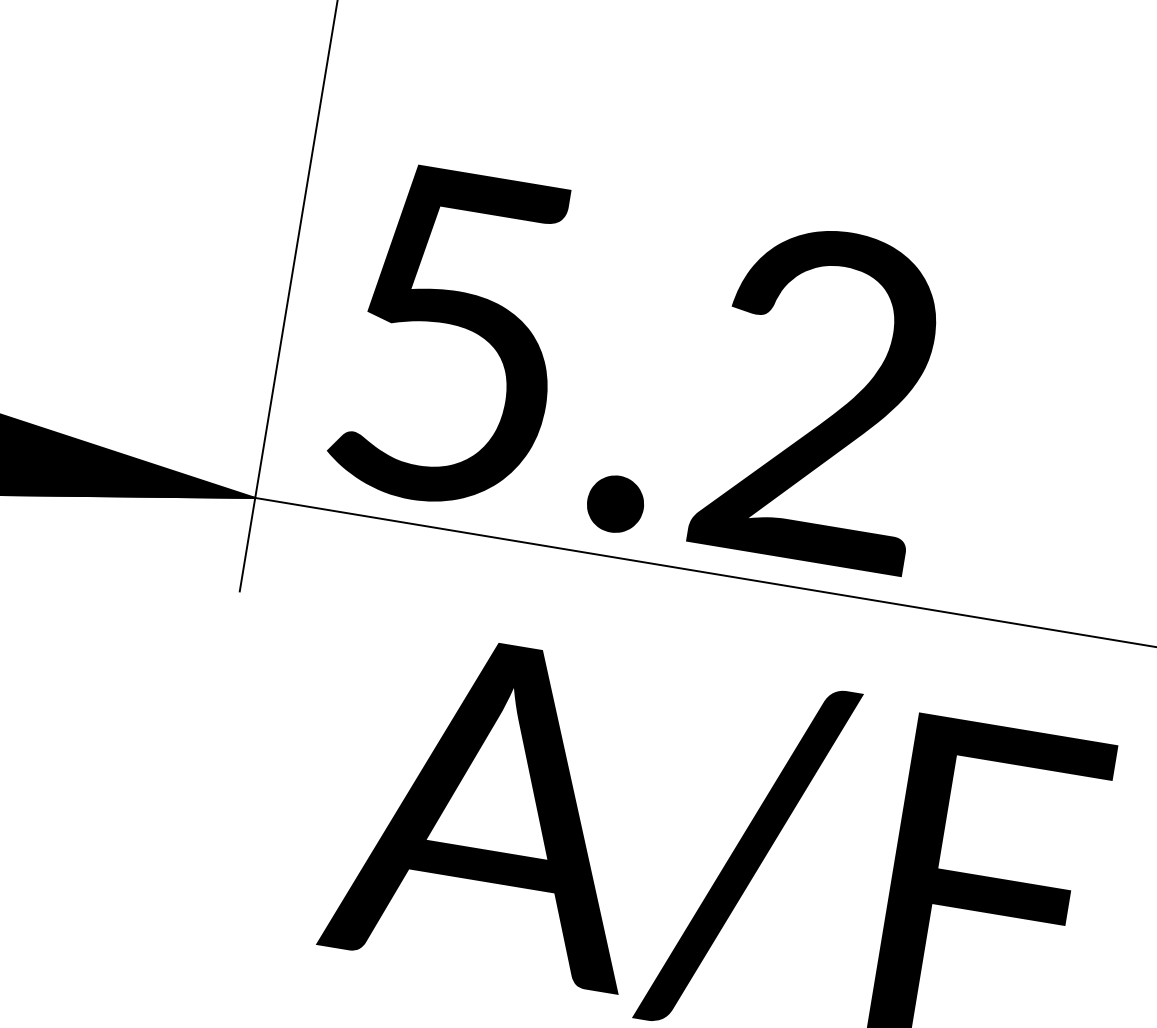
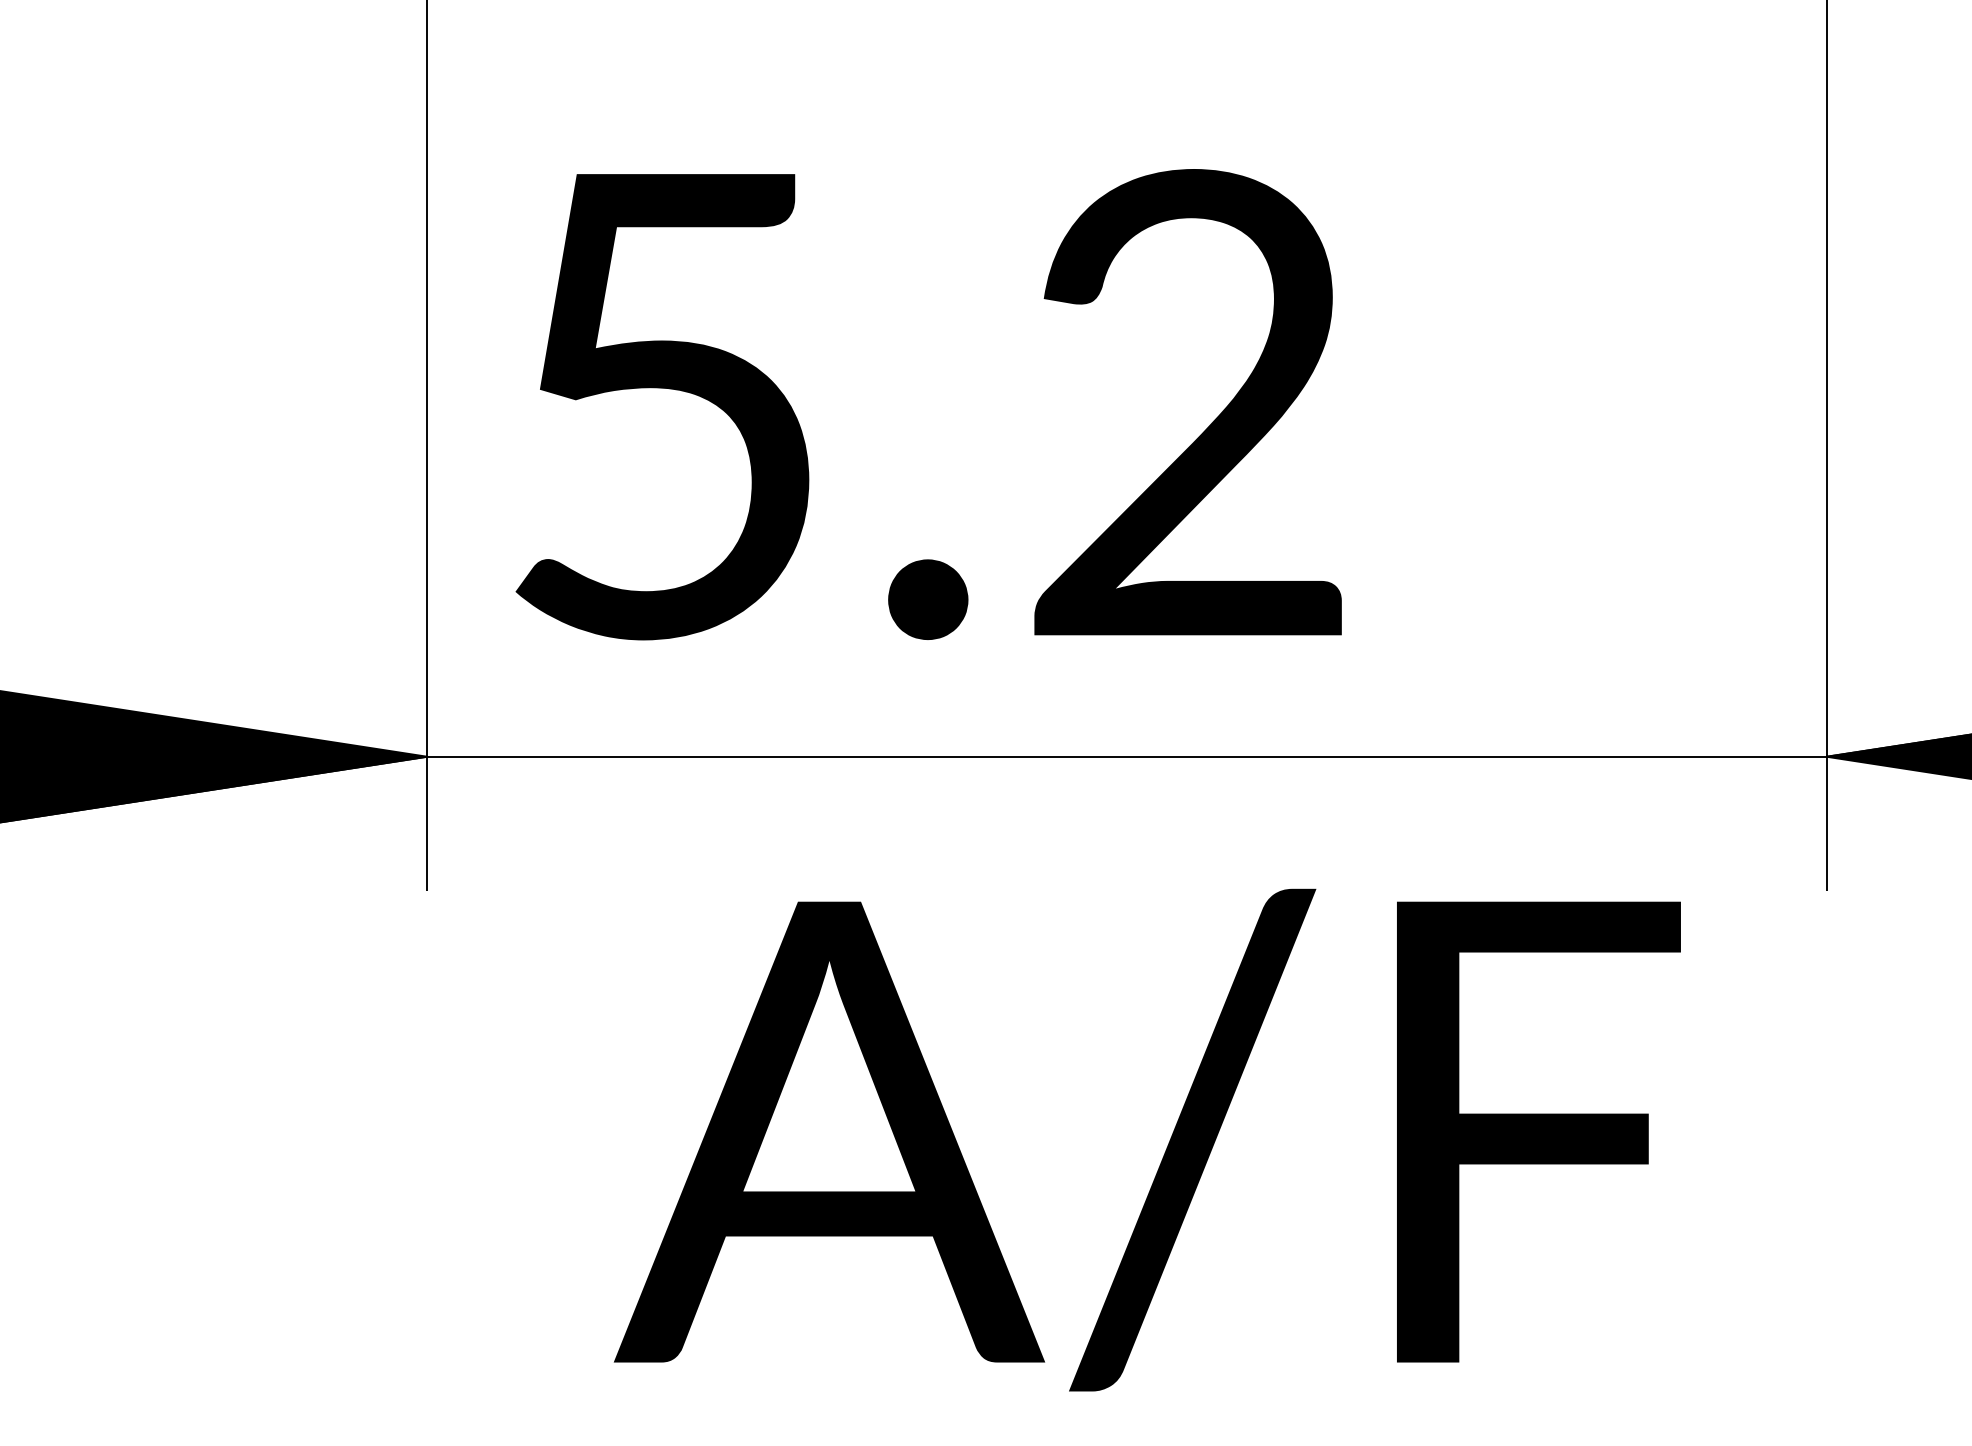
text: (638, 367) -> (928, 404), moved

